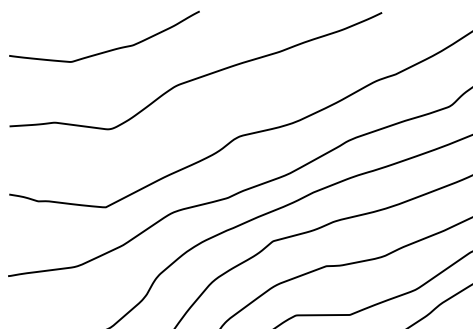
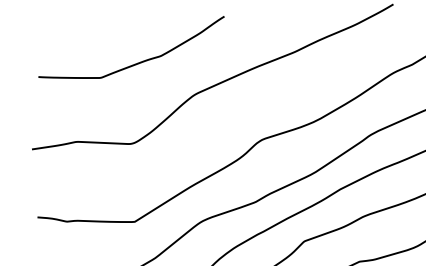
curve: (106, 50) -> (134, 63), moved

